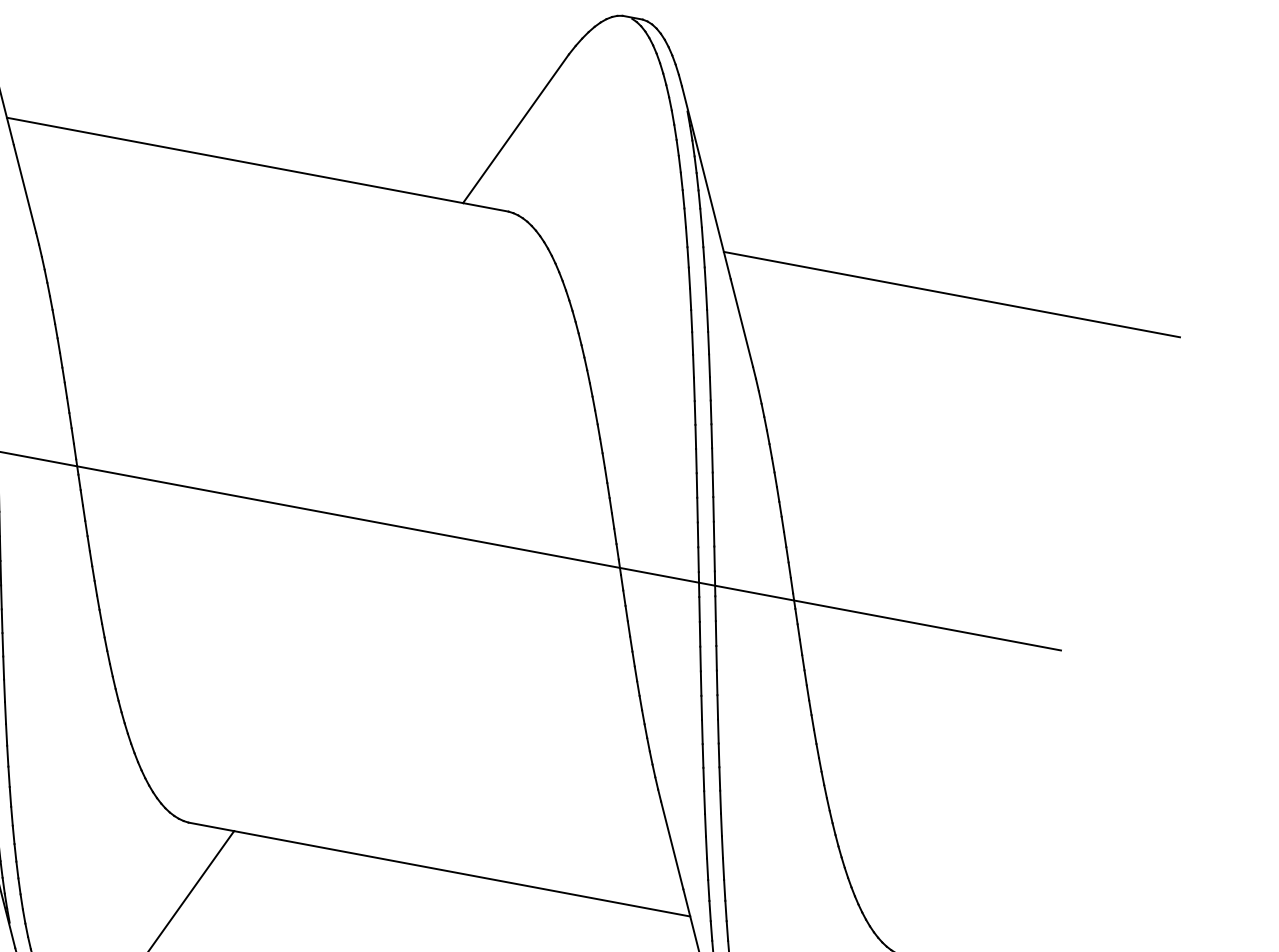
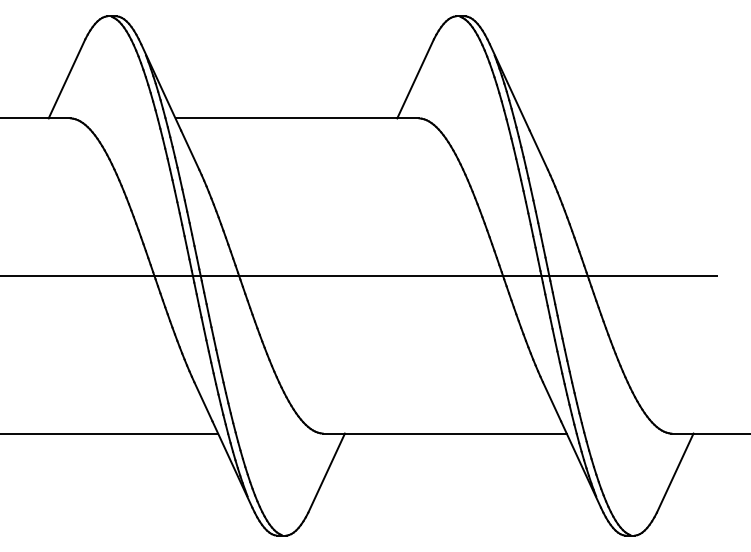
line: (950, 294) -> (634, 118), removed

